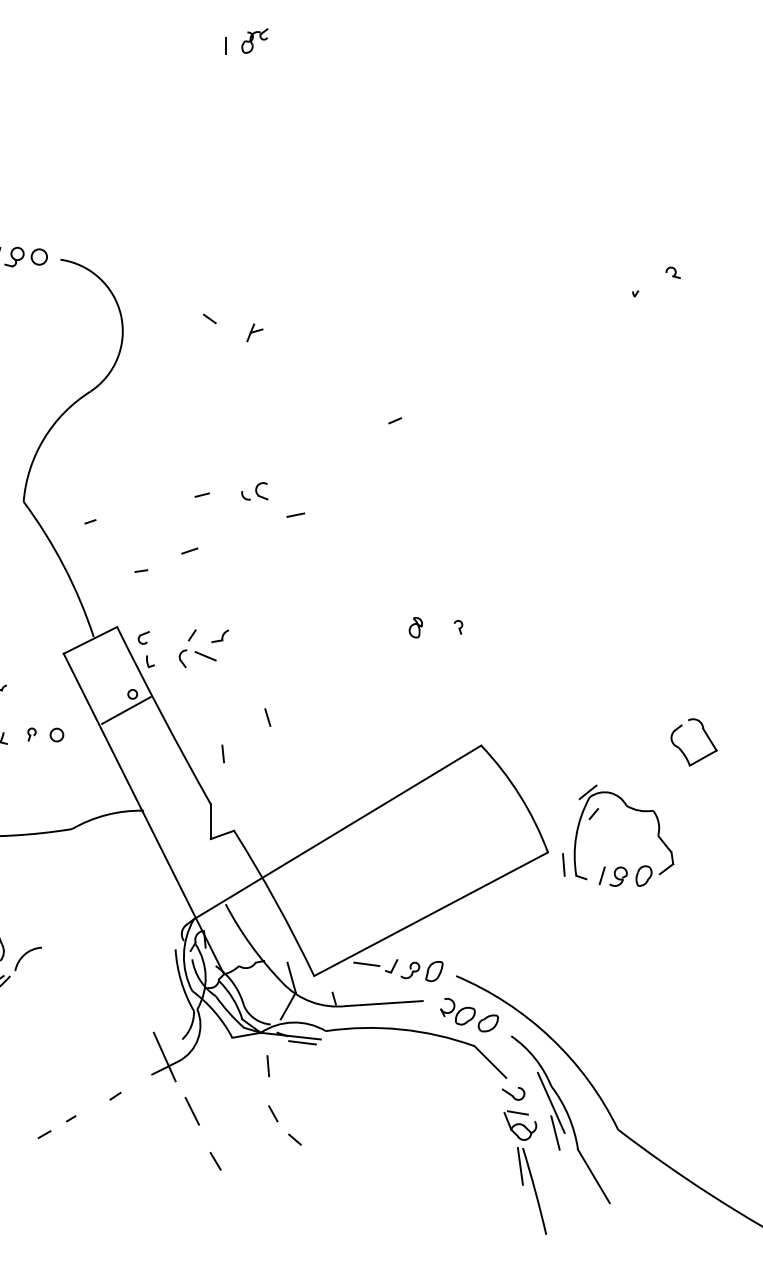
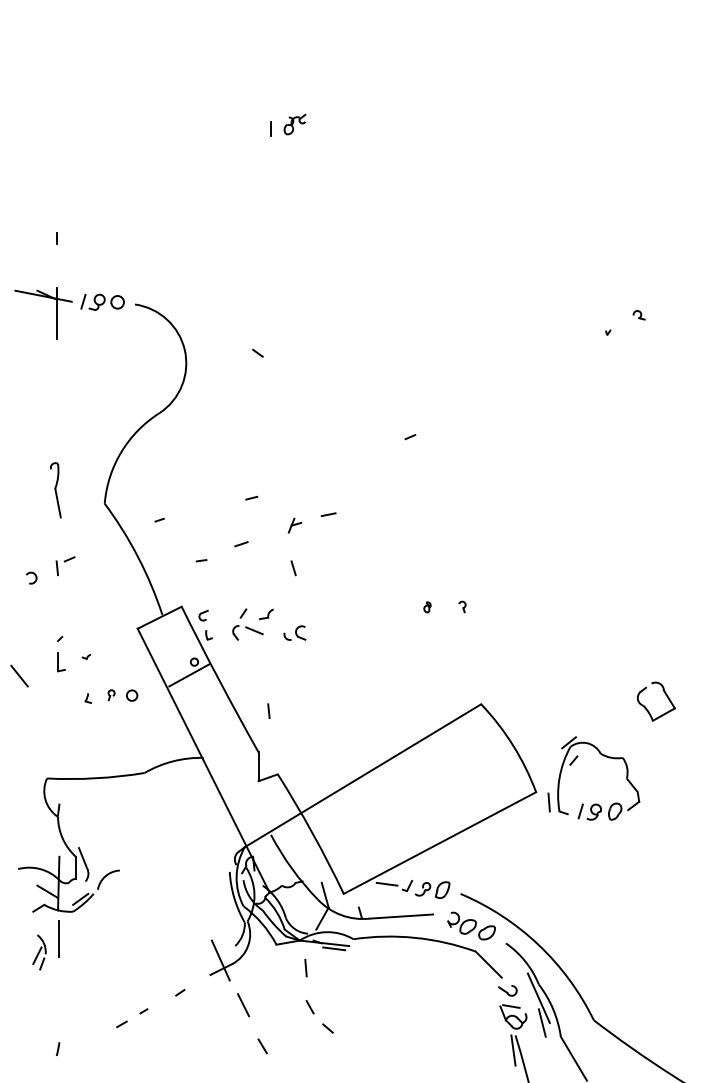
part: (254, 332) -> (294, 525), moved
part: (254, 490) -> (294, 632), moved
part: (415, 627) -> (427, 607), size x0.62
line: (267, 717) -> (293, 568), moved

